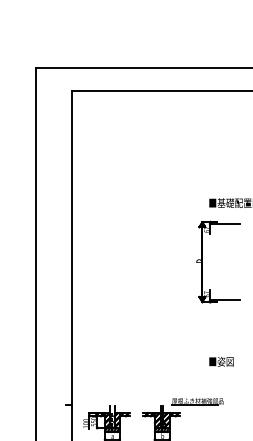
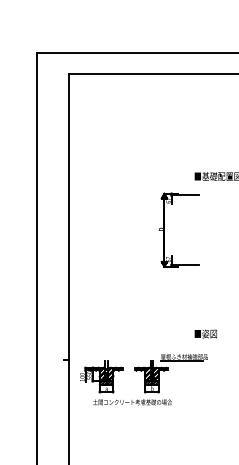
part: (202, 261) -> (164, 229), moved
text: (221, 361) -> (205, 333), moved

